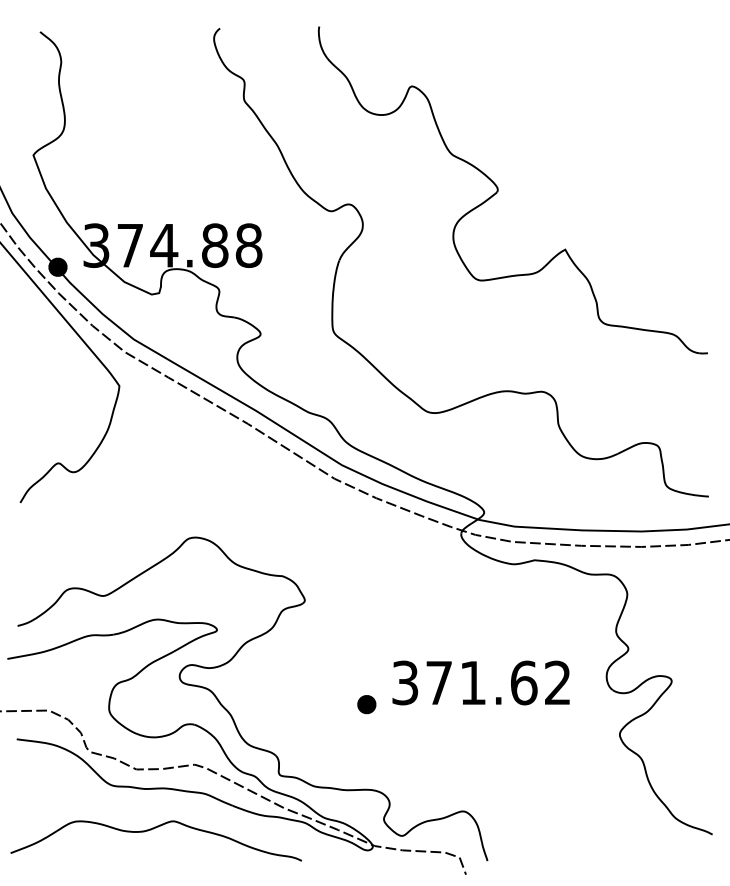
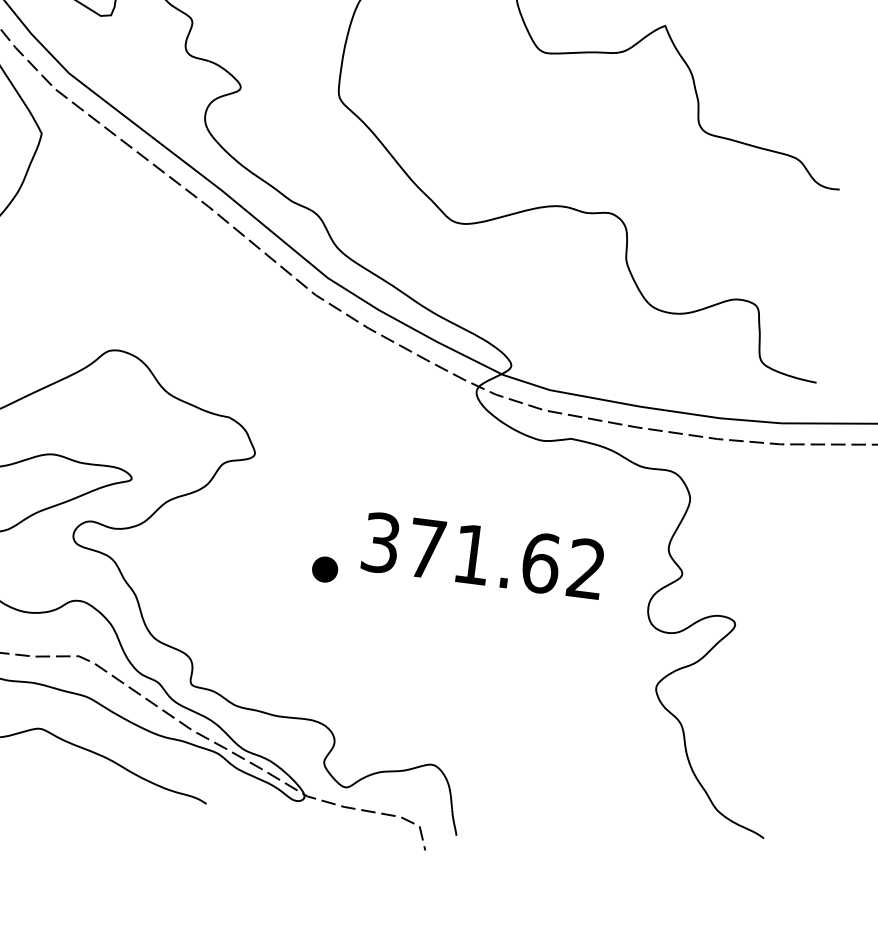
text: (480, 682) -> (482, 555), moved
part: (366, 704) -> (324, 569), moved

